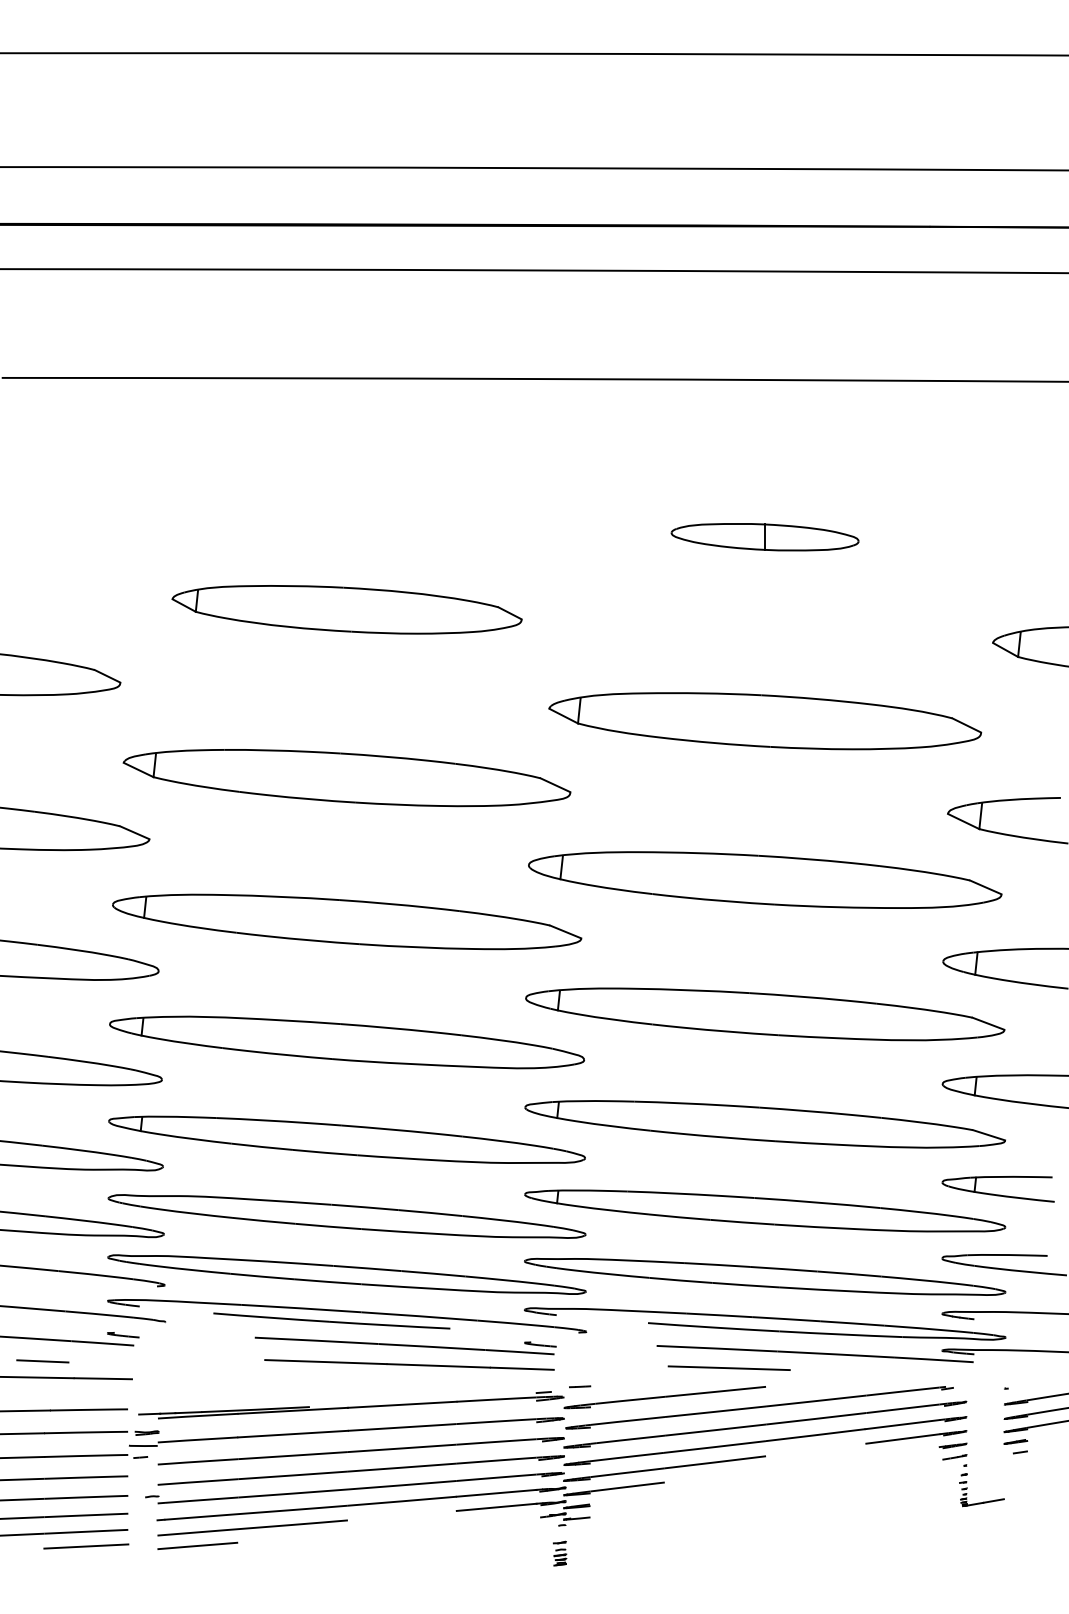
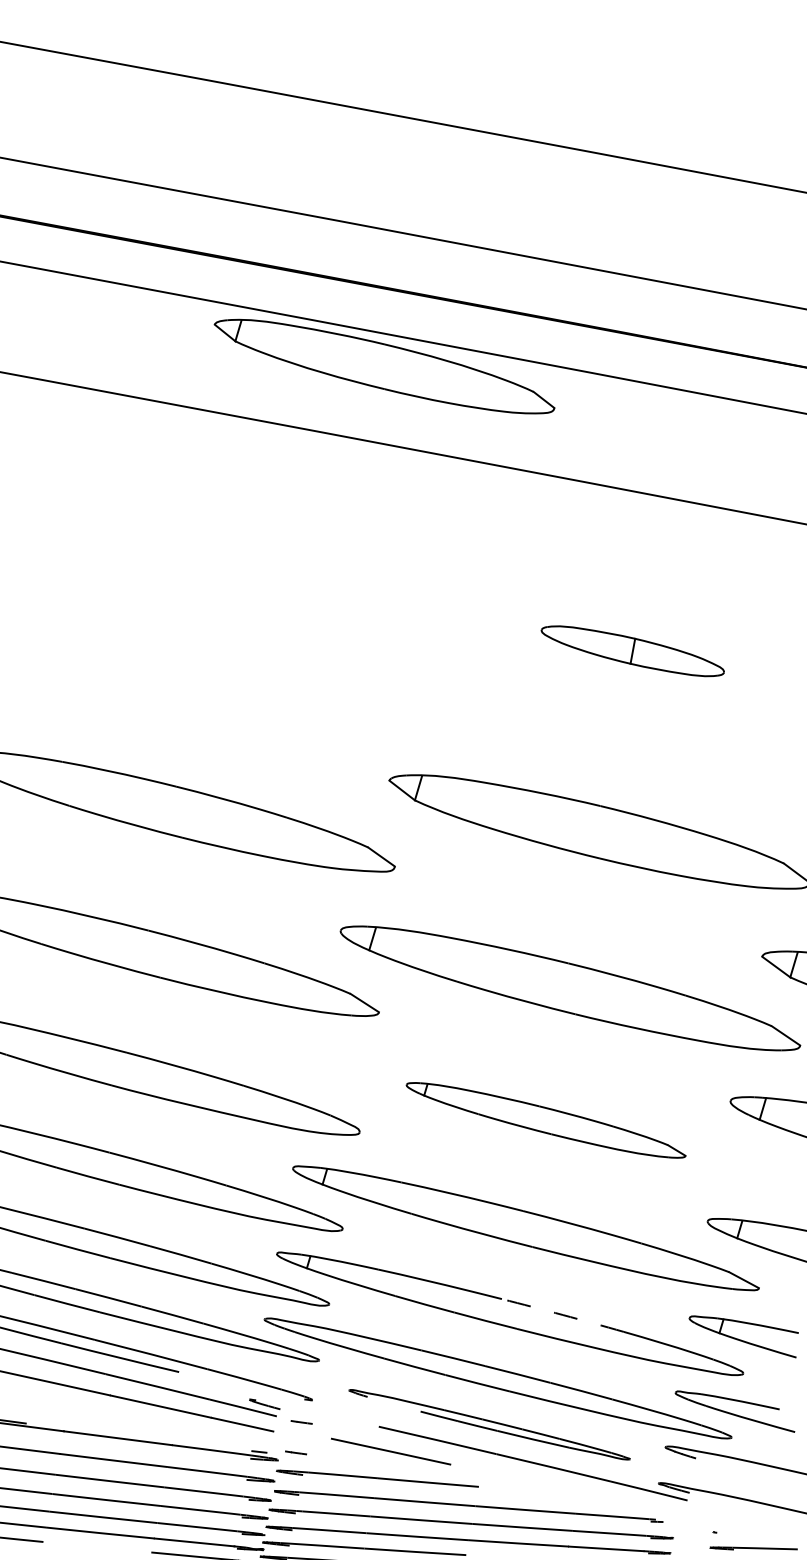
part: (346, 609) -> (383, 366), moved
part: (765, 1014) -> (546, 1120), size x0.6
arc: (817, 1202) -> (563, 1314), solid -> dashed
part: (765, 1323) -> (489, 1424), size x0.6
line: (580, 1355) -> (302, 1422), added
line: (728, 1367) -> (390, 1450), moved

